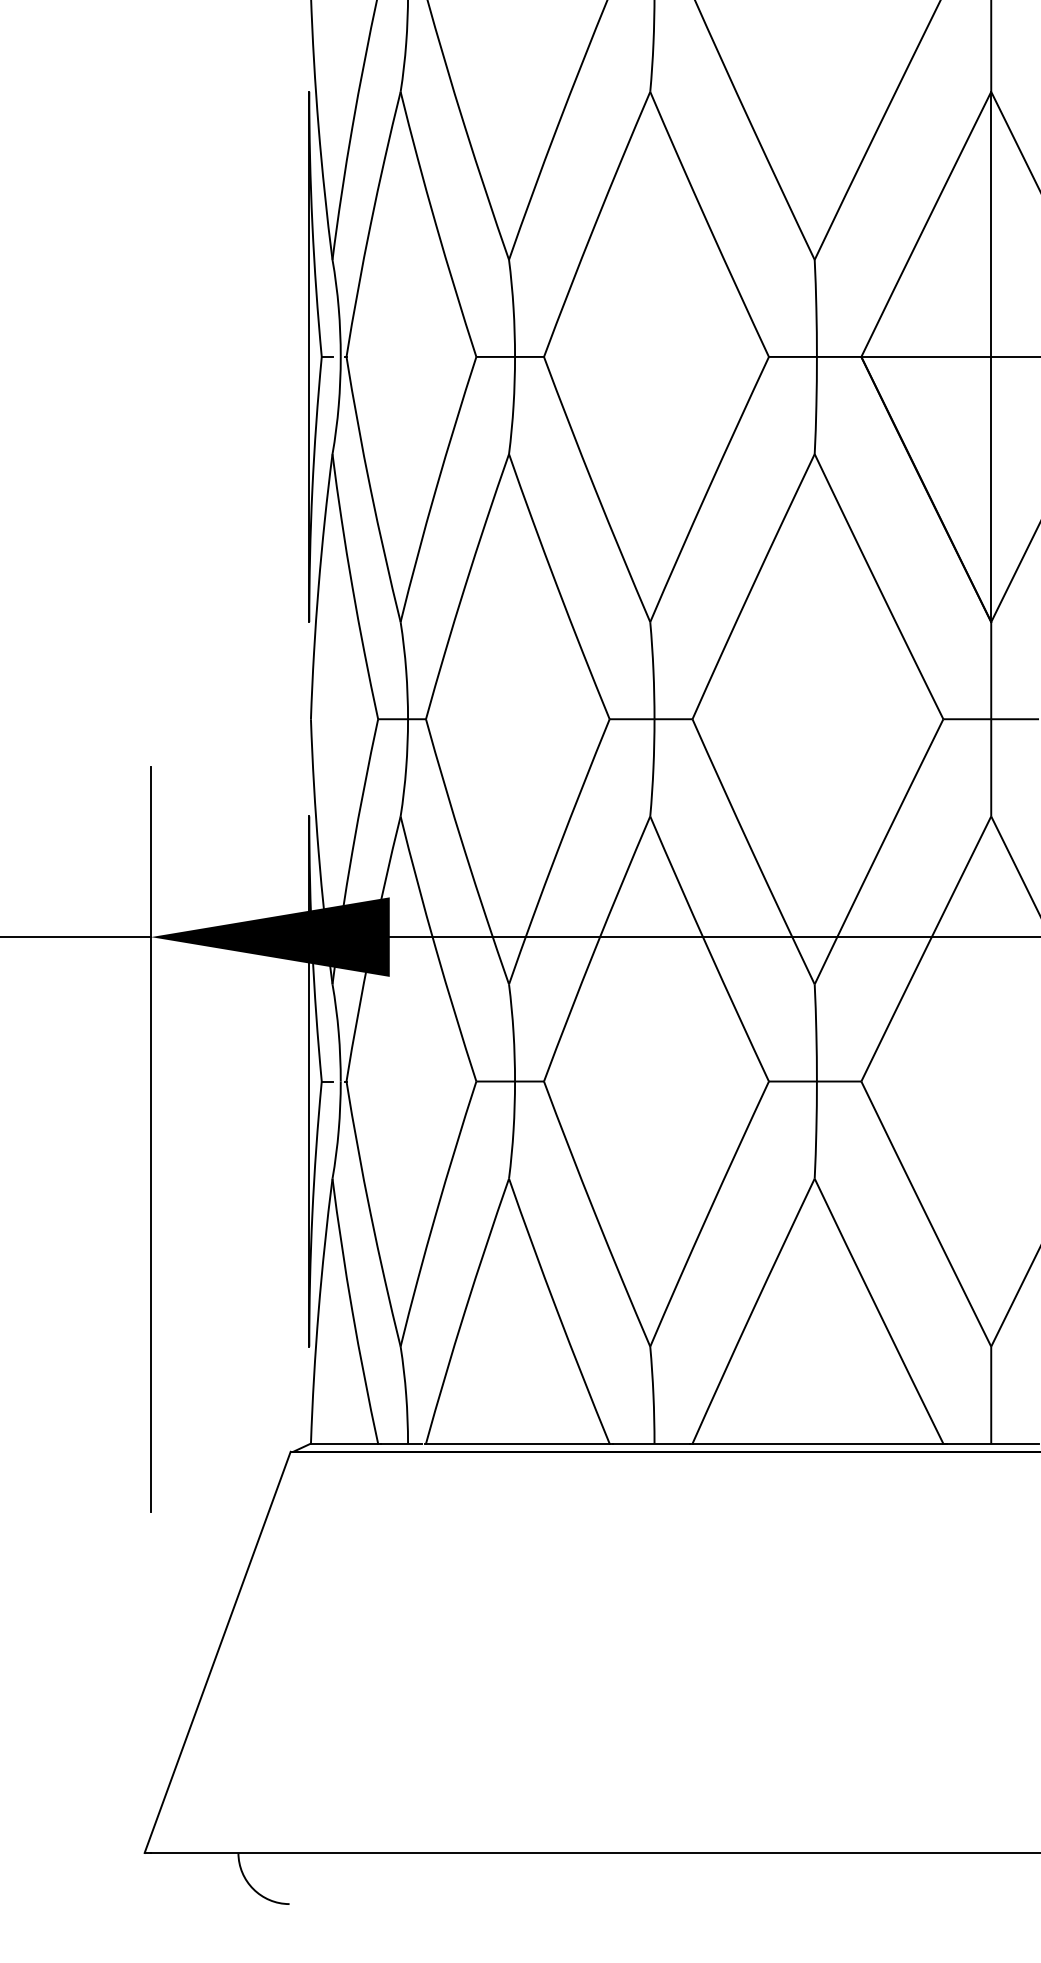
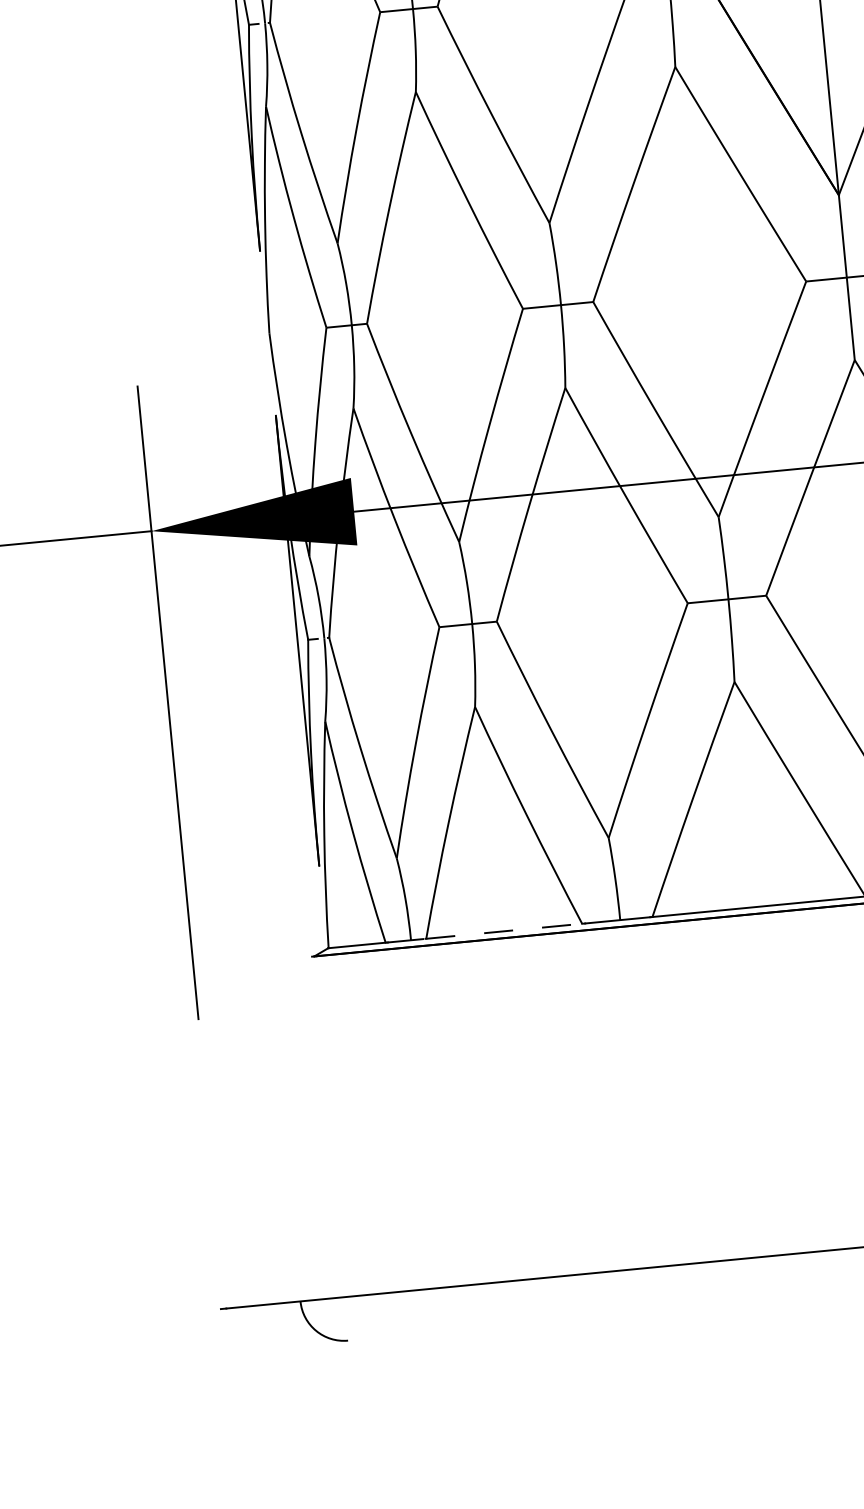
line: (517, 1443) -> (503, 931), solid -> dashed
line: (217, 1651) -> (266, 1132), removed

